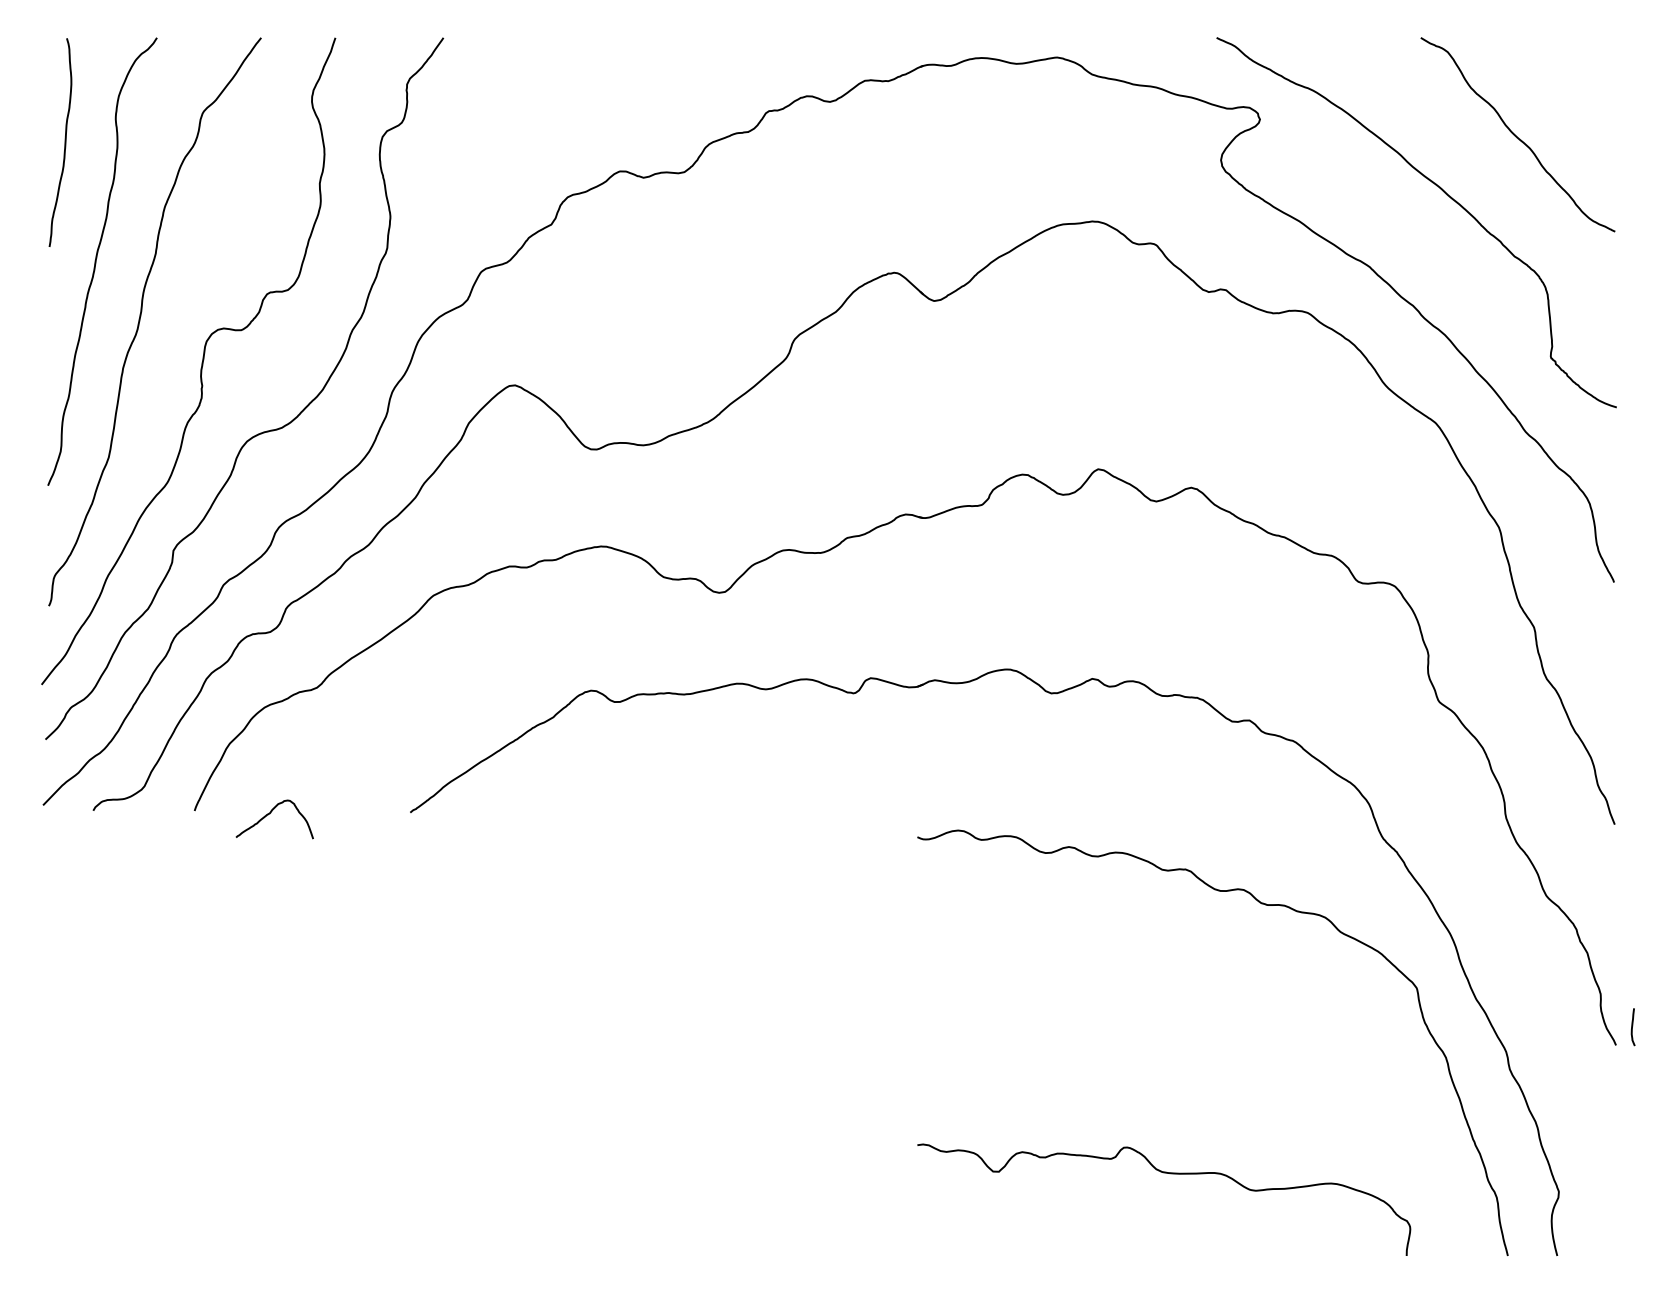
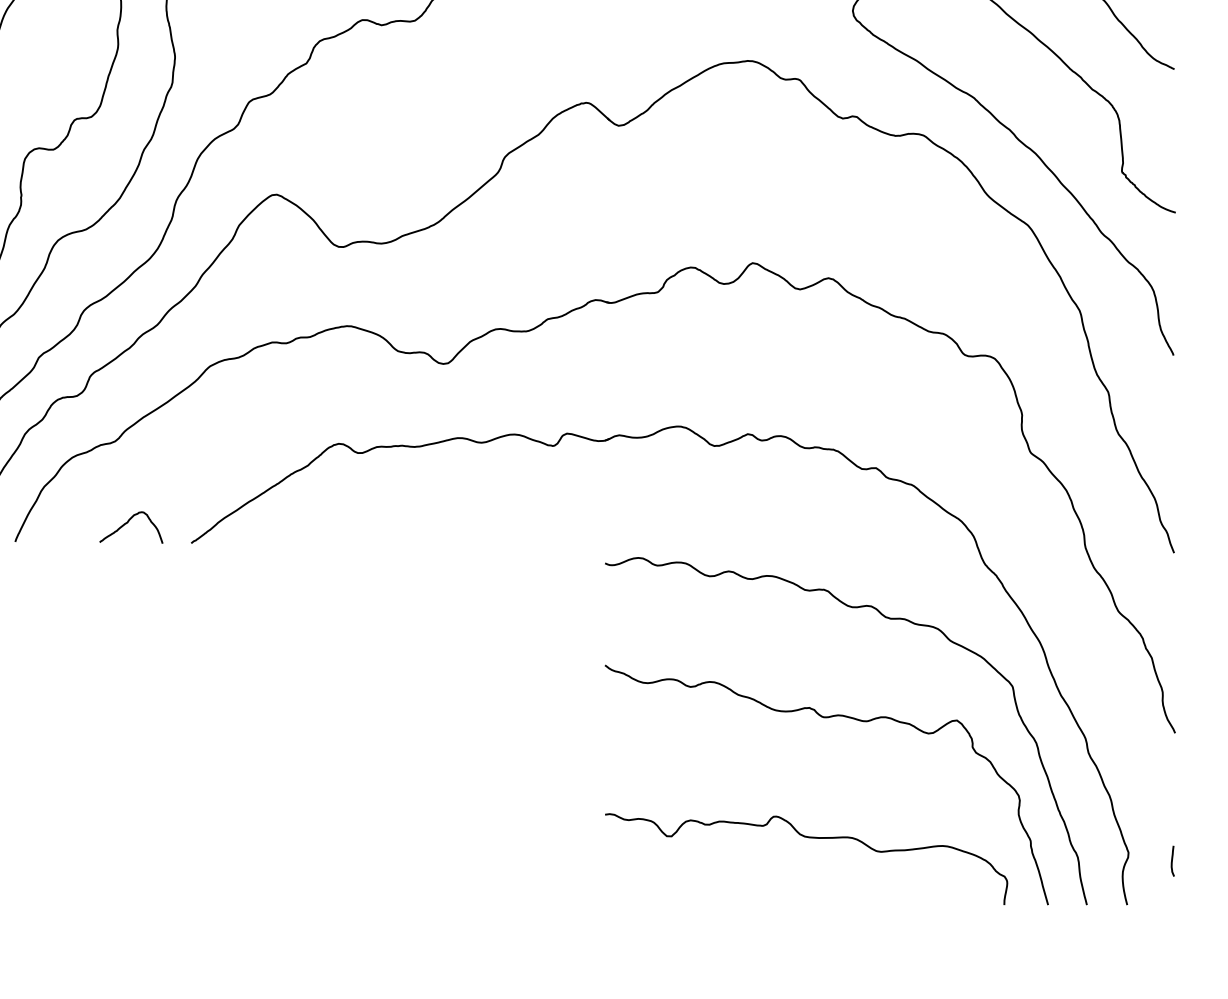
curve: (269, 814) -> (126, 523), moved
curve: (1189, 1026) -> (827, 717), added
curve: (1632, 1027) -> (1172, 861), moved

